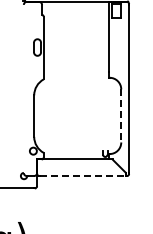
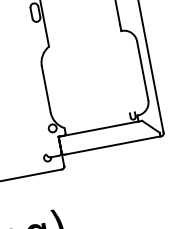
line: (121, 115) -> (142, 70), dashed -> solid
line: (83, 176) -> (113, 145), dashed -> solid

